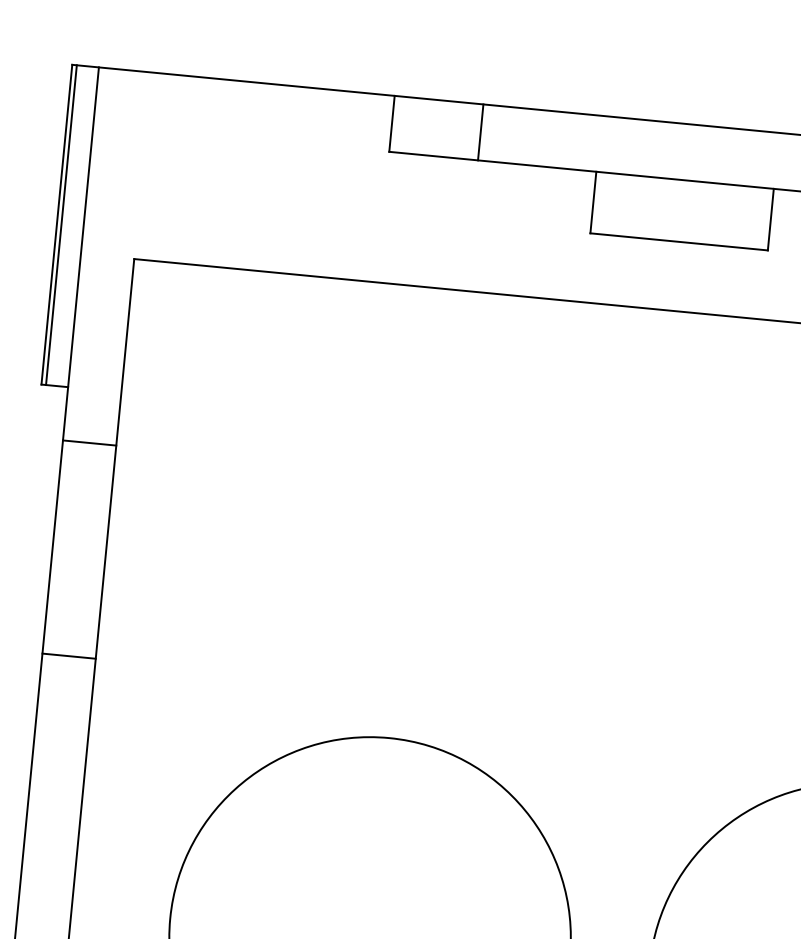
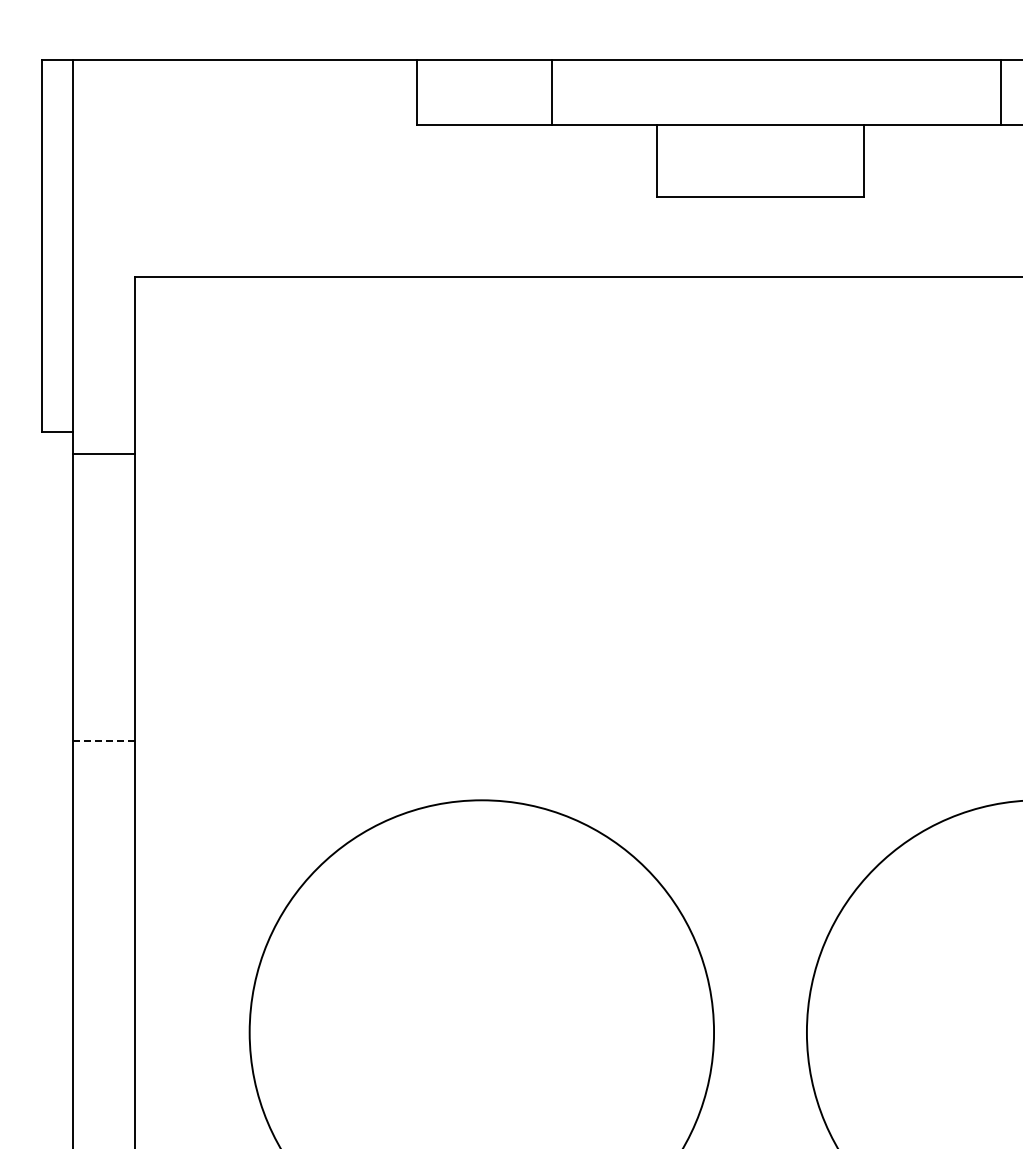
line: (480, 131) -> (551, 92), moved
line: (61, 224) -> (47, 245), removed
line: (89, 442) -> (104, 453), moved
line: (69, 656) -> (104, 741), solid -> dashed

